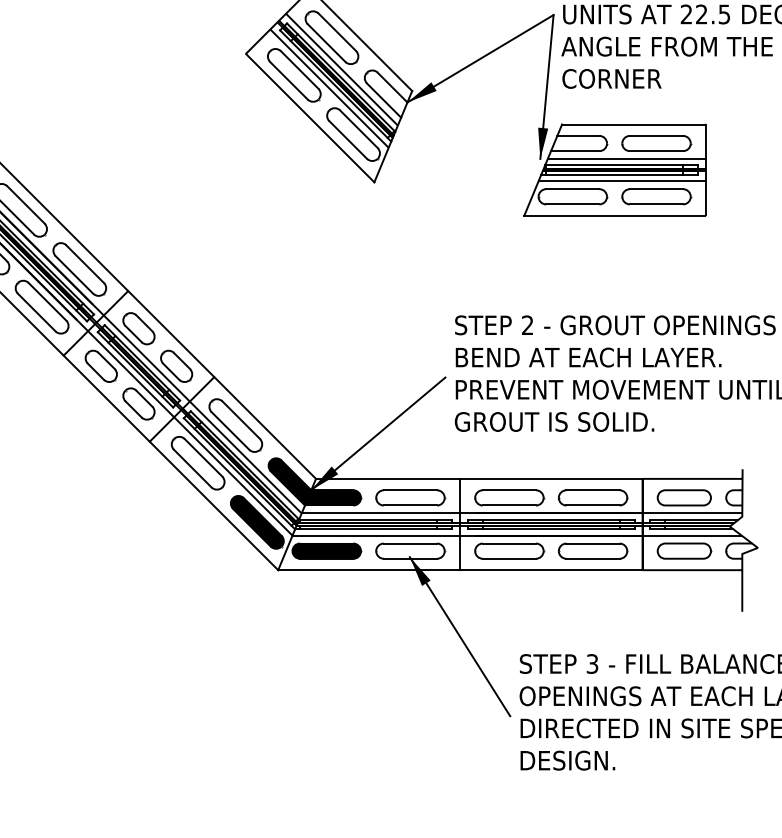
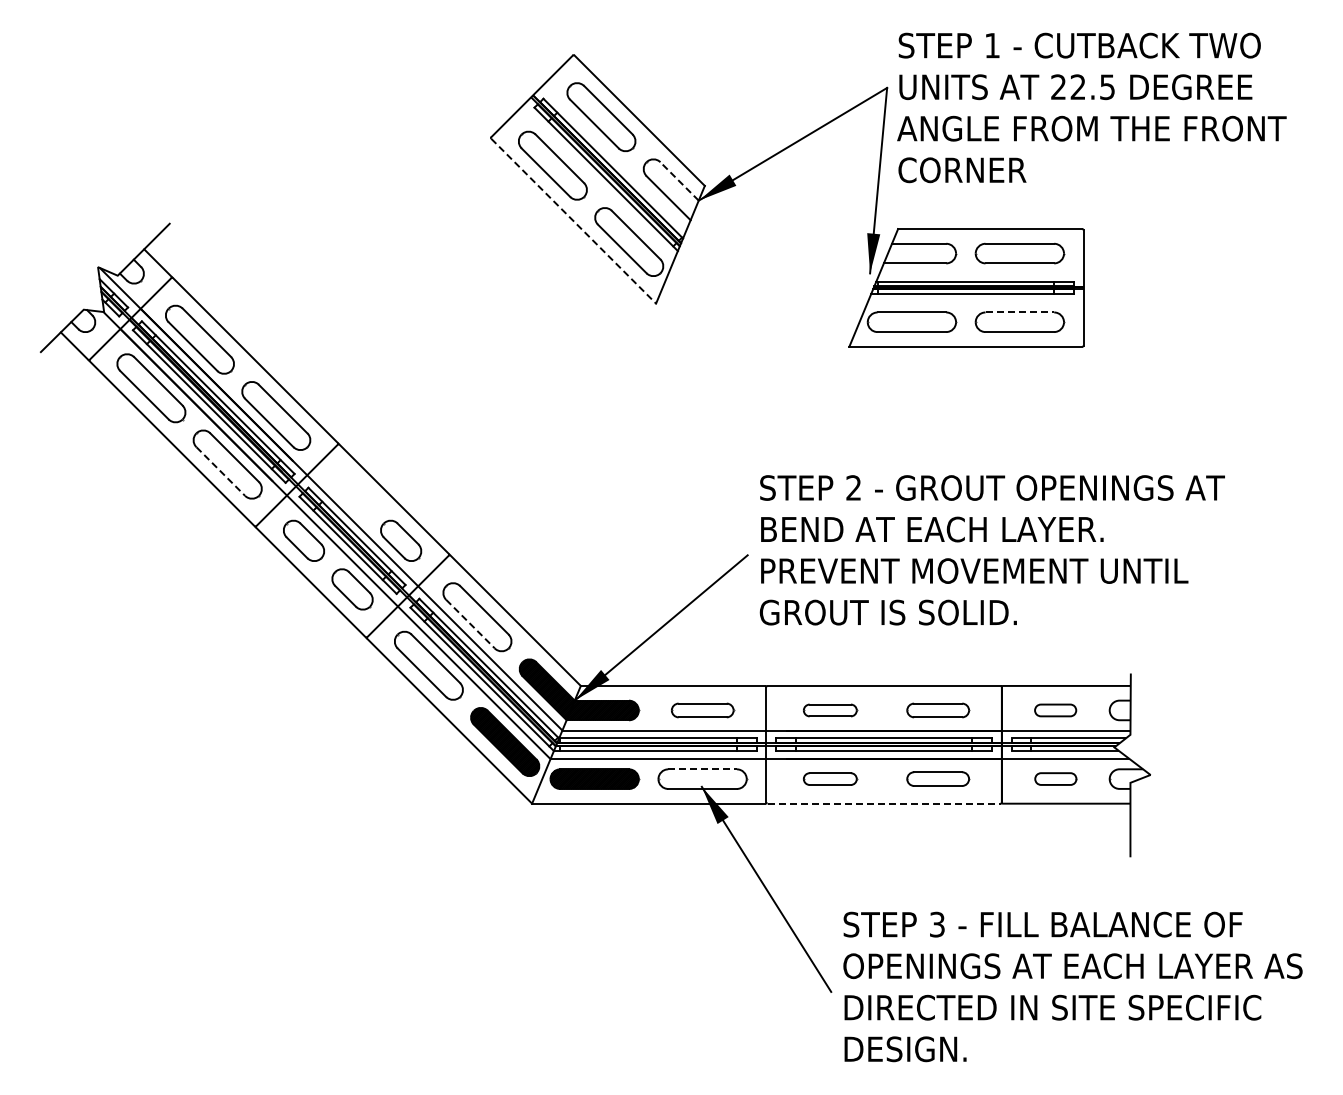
line: (342, 69) -> (614, 158), removed
line: (392, 87) -> (679, 181), solid -> dashed
line: (328, 88) -> (597, 182), removed
line: (310, 118) -> (573, 221), solid -> dashed
line: (626, 158) -> (981, 273), removed
line: (622, 181) -> (975, 302), removed
line: (657, 189) -> (1020, 312), solid -> dashed
line: (37, 312) -> (221, 471), solid -> dashed
part: (138, 328) -> (352, 492), removed
line: (230, 431) -> (470, 624), solid -> dashed
part: (410, 497) -> (702, 710), size x0.7
part: (509, 497) -> (830, 710), size x0.6
part: (593, 497) -> (938, 710), size x0.7
part: (684, 497) -> (1055, 710), size x0.6
line: (411, 543) -> (703, 769), solid -> dashed
part: (509, 550) -> (830, 778), size x0.6
part: (593, 550) -> (938, 778), size x0.7
part: (684, 550) -> (1055, 778), size x0.6
line: (551, 570) -> (884, 803), solid -> dashed

